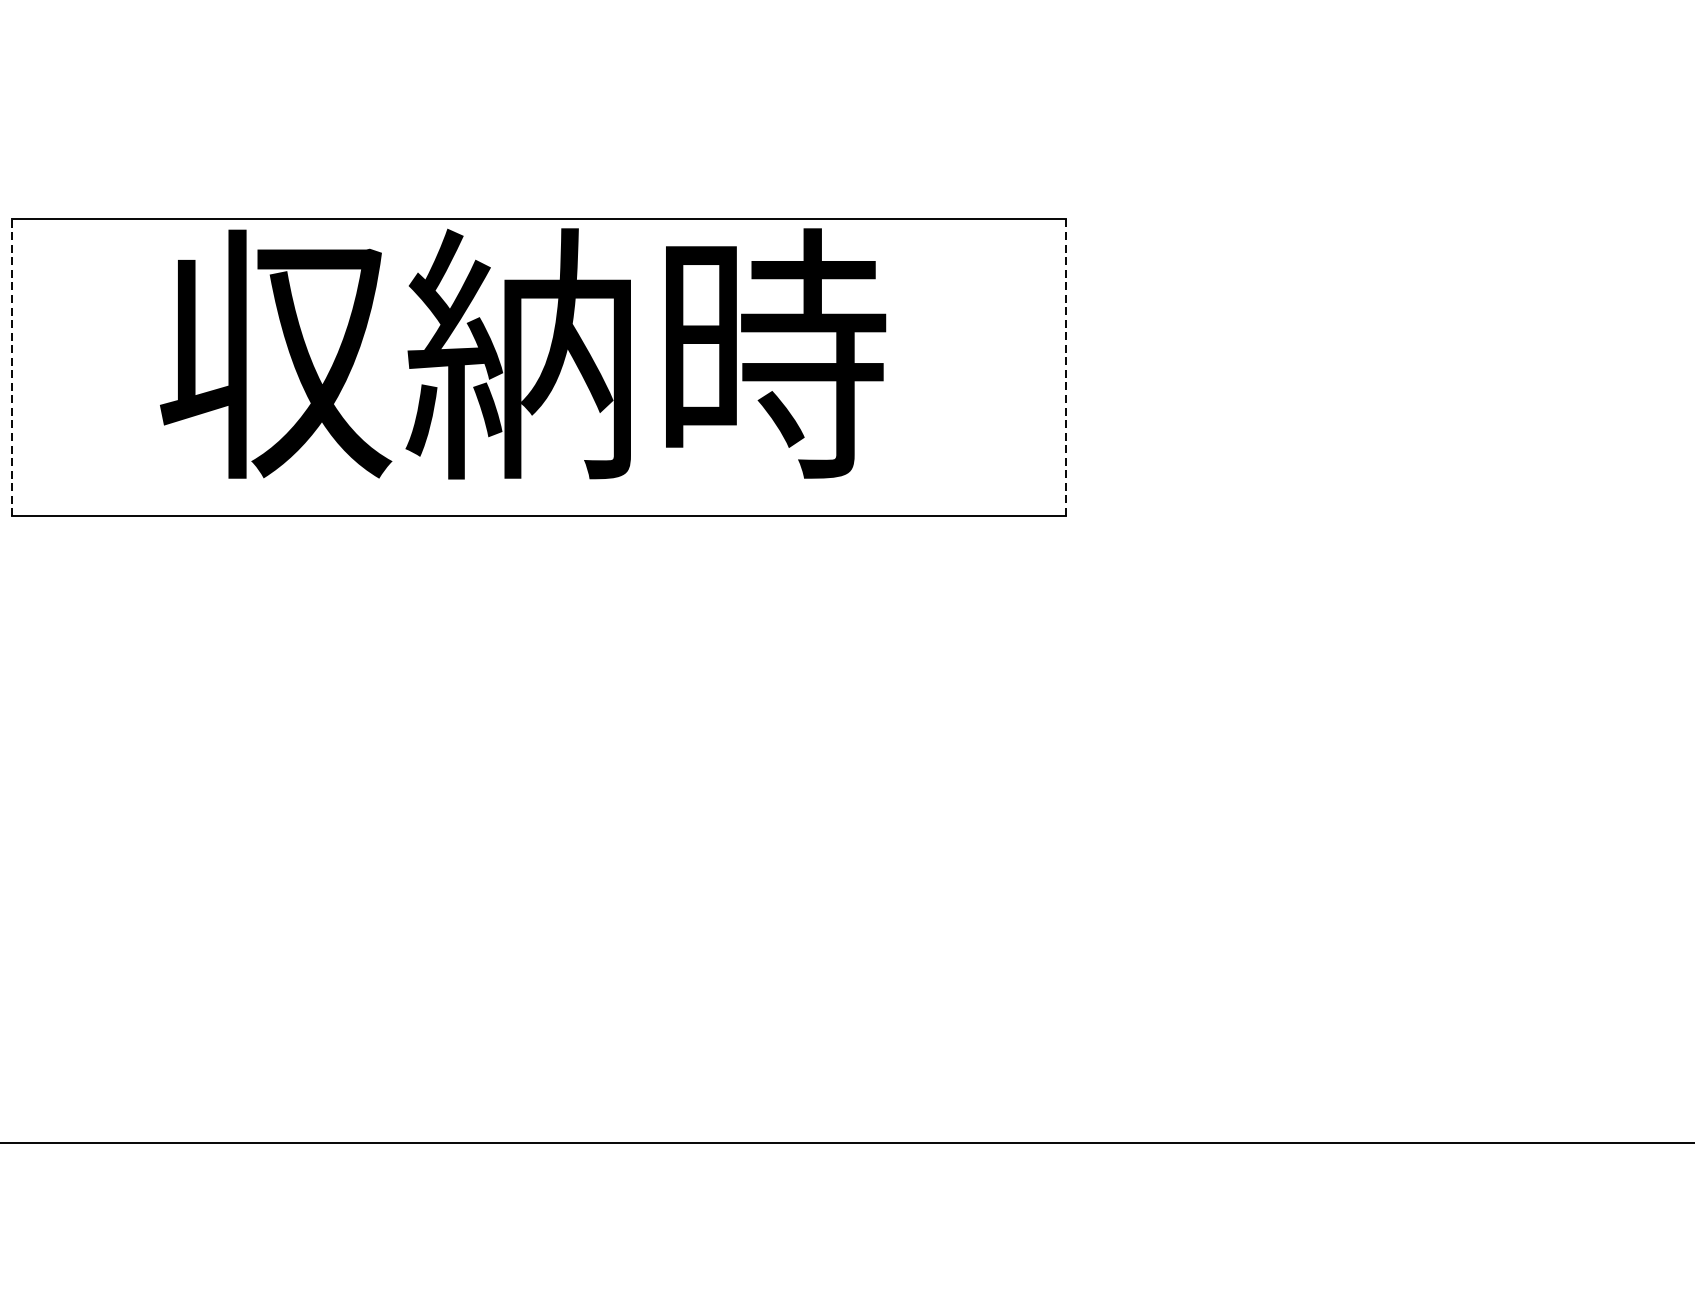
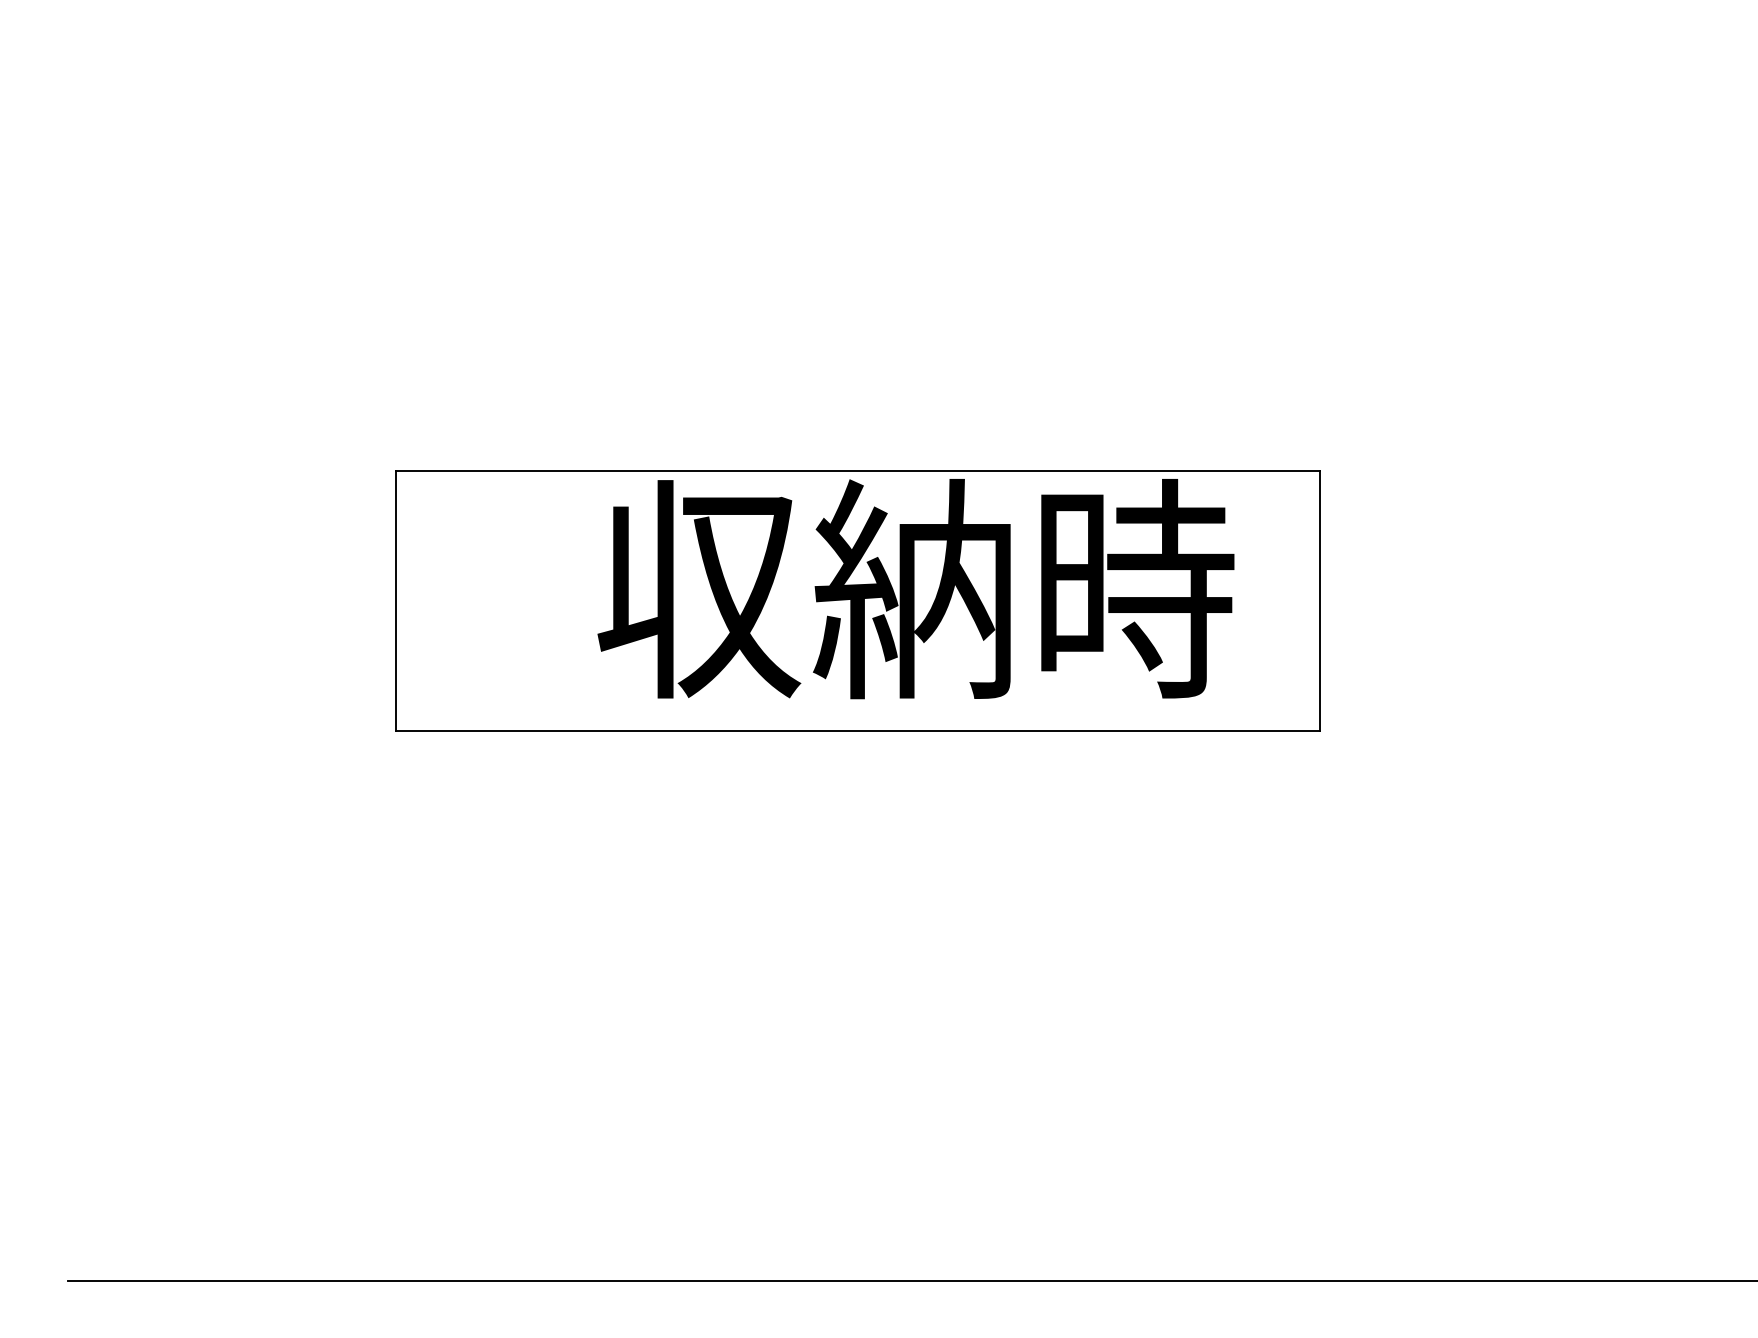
text: (522, 354) -> (915, 589), moved
line: (11, 366) -> (395, 600), dashed -> solid
line: (1066, 368) -> (1320, 601), dashed -> solid

